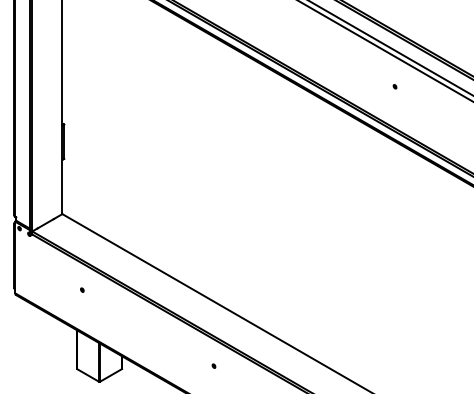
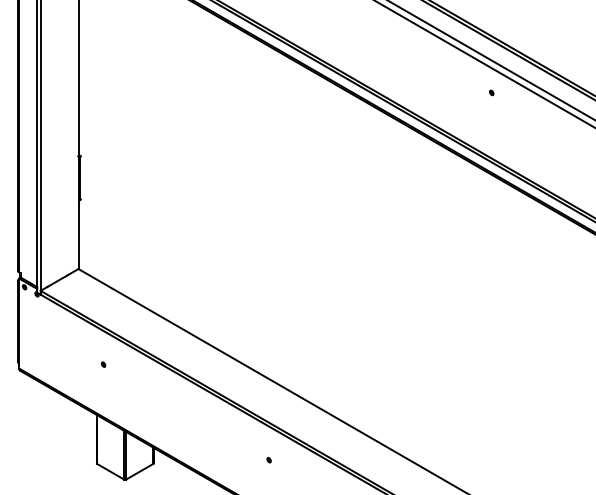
part: (394, 86) -> (491, 92), moved

